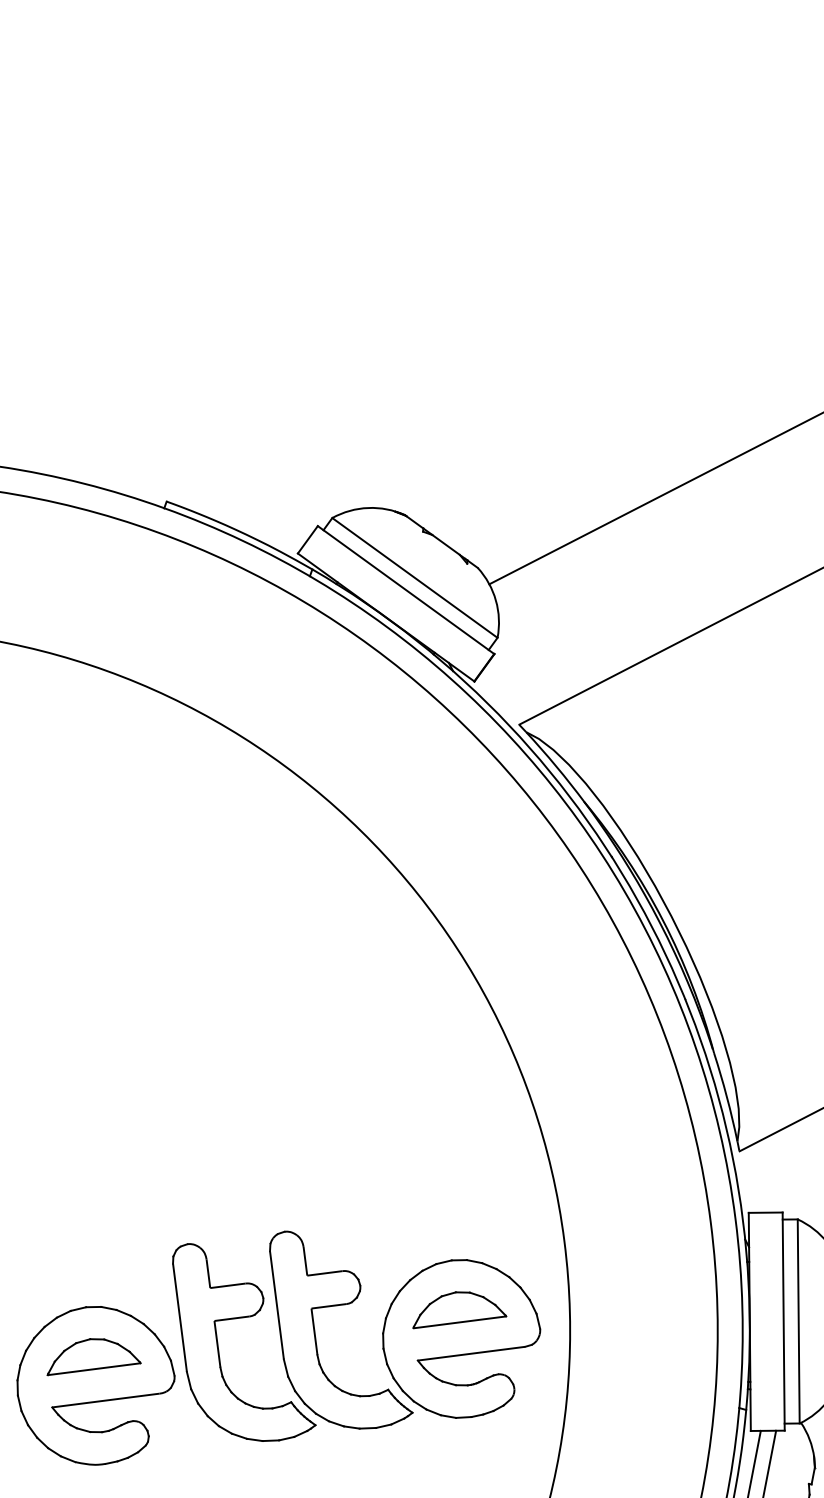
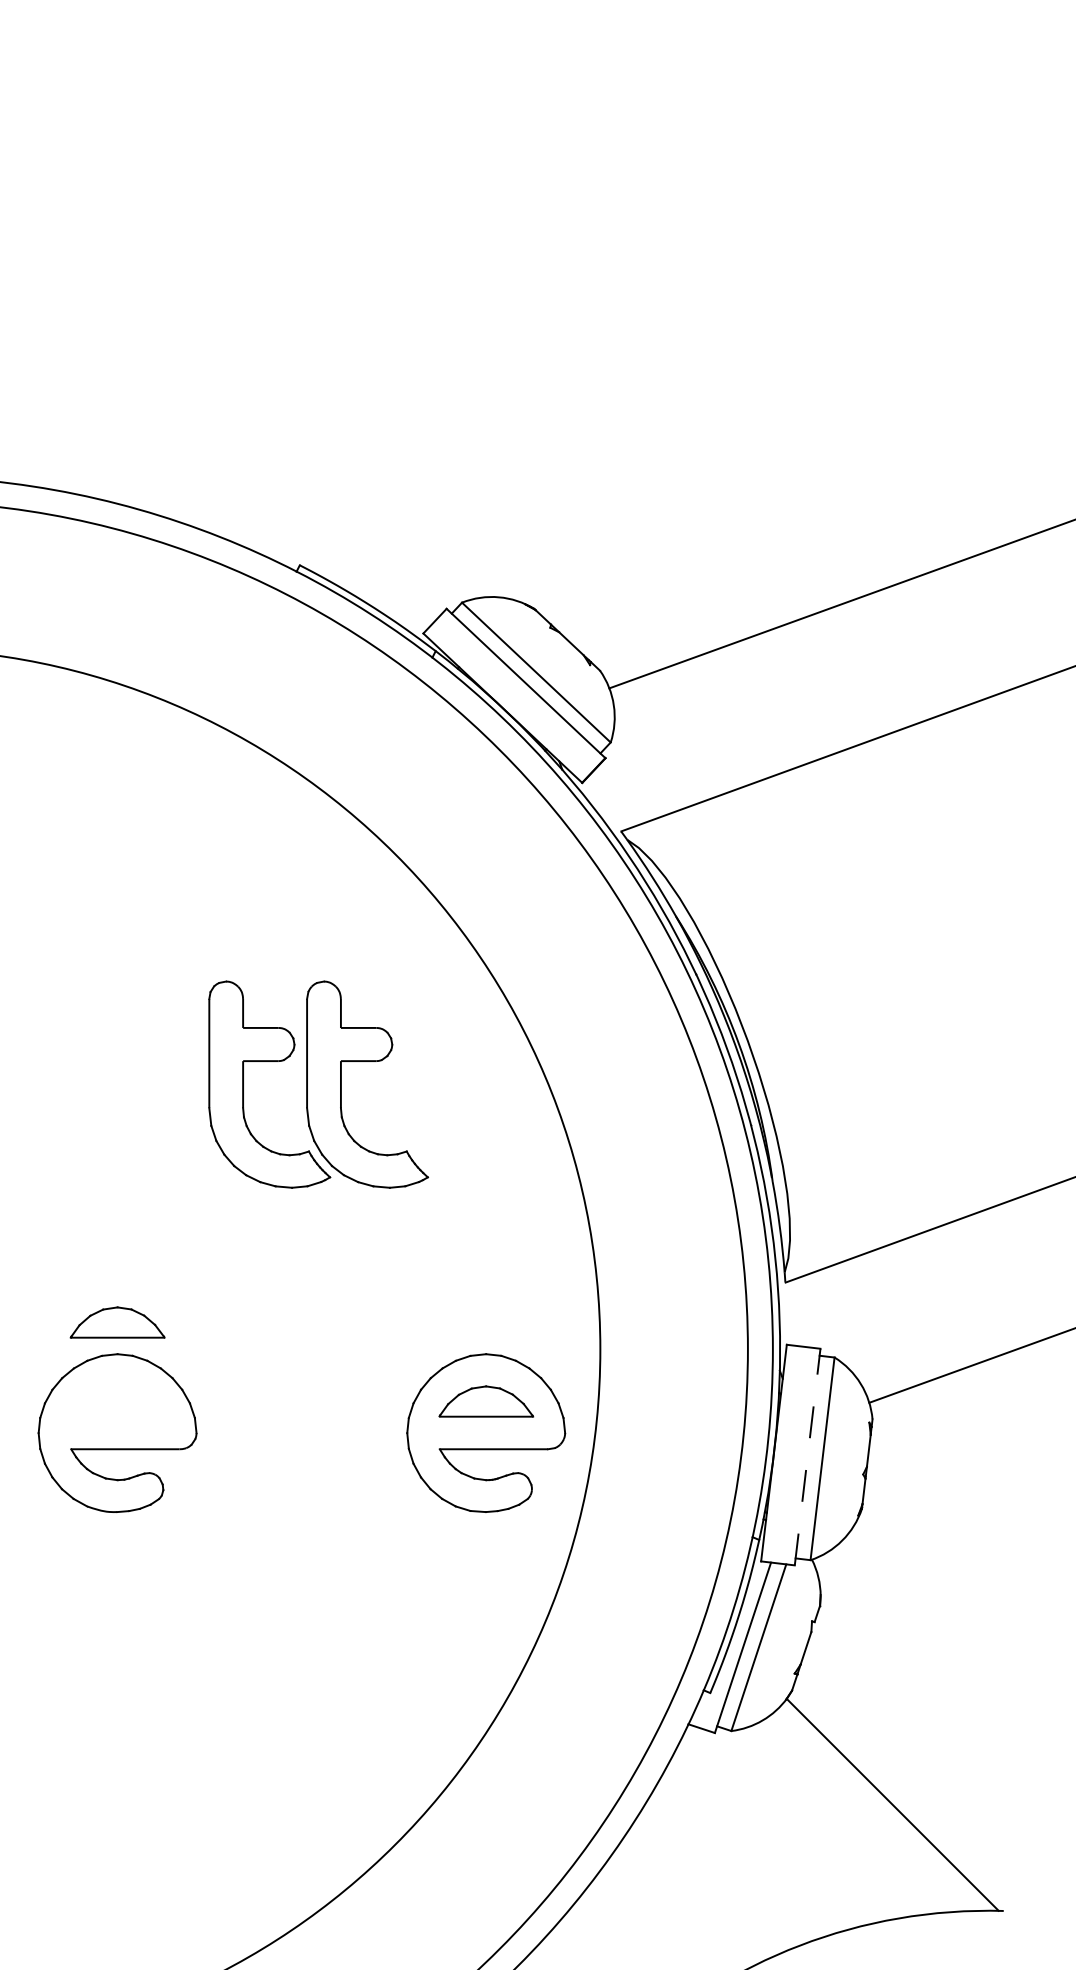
line: (783, 1321) -> (807, 1456), solid -> dashed
part: (292, 1334) -> (318, 1084), moved
part: (92, 1354) -> (117, 1322), moved

